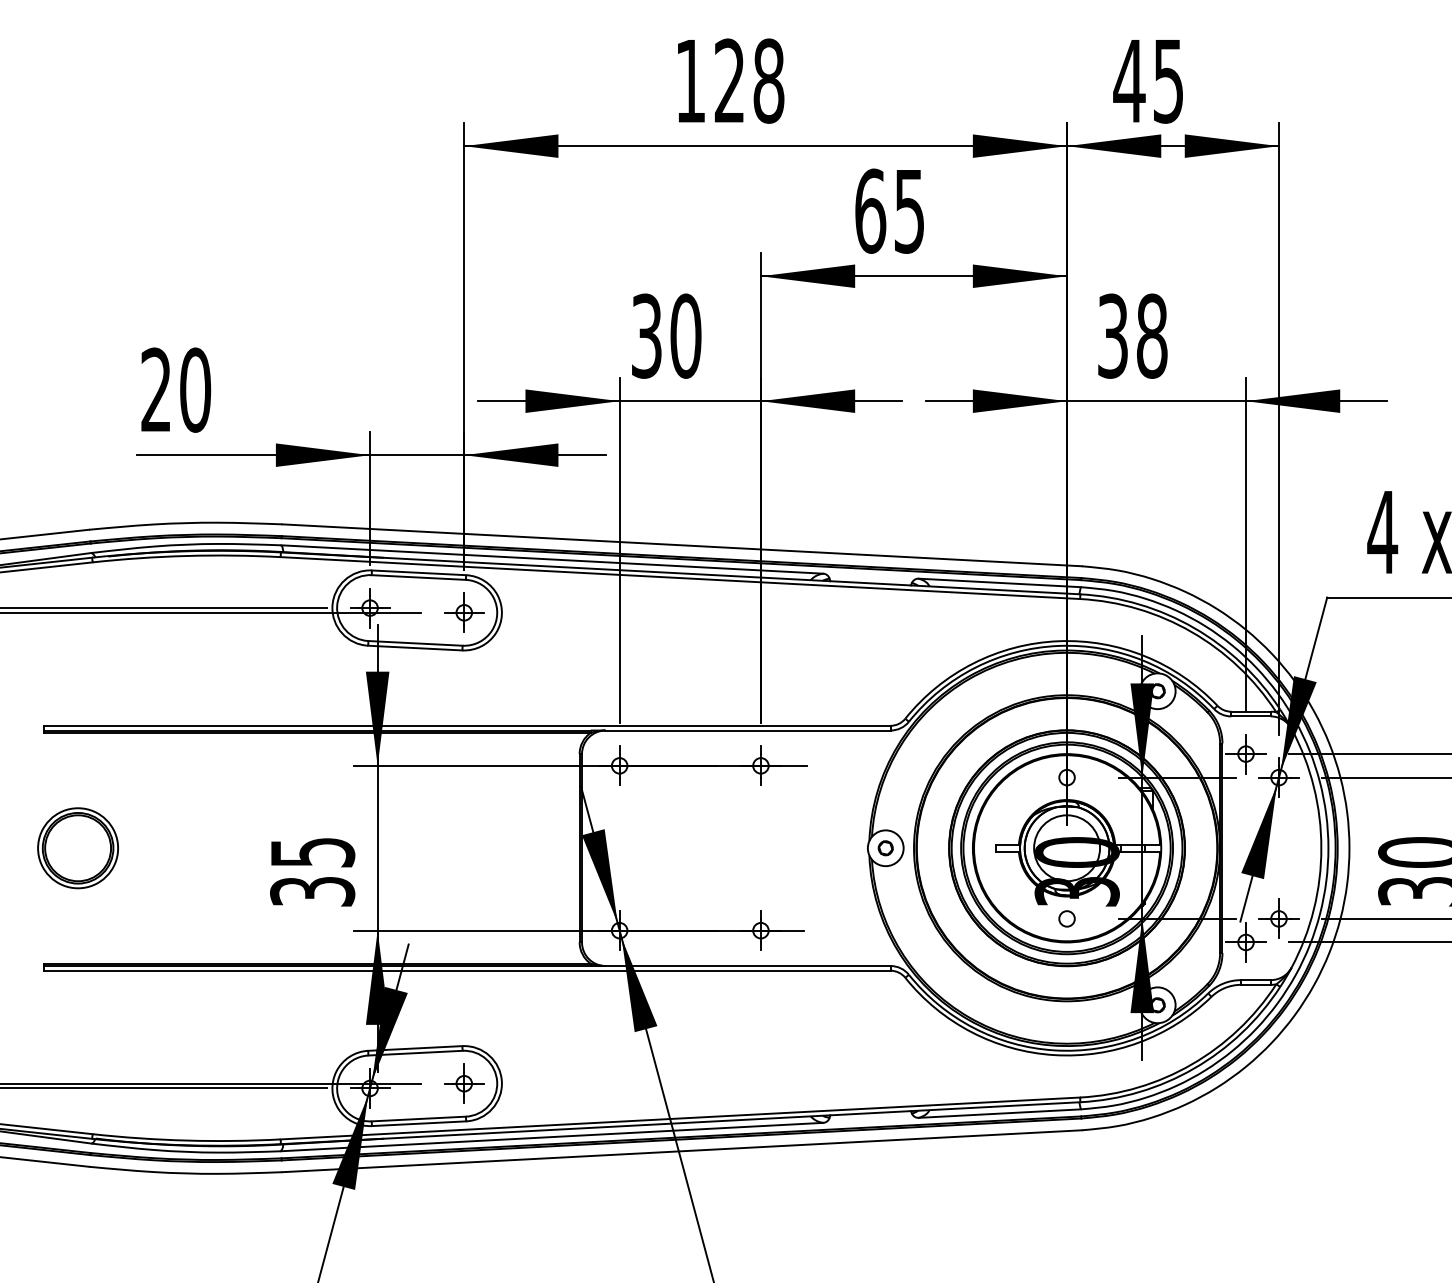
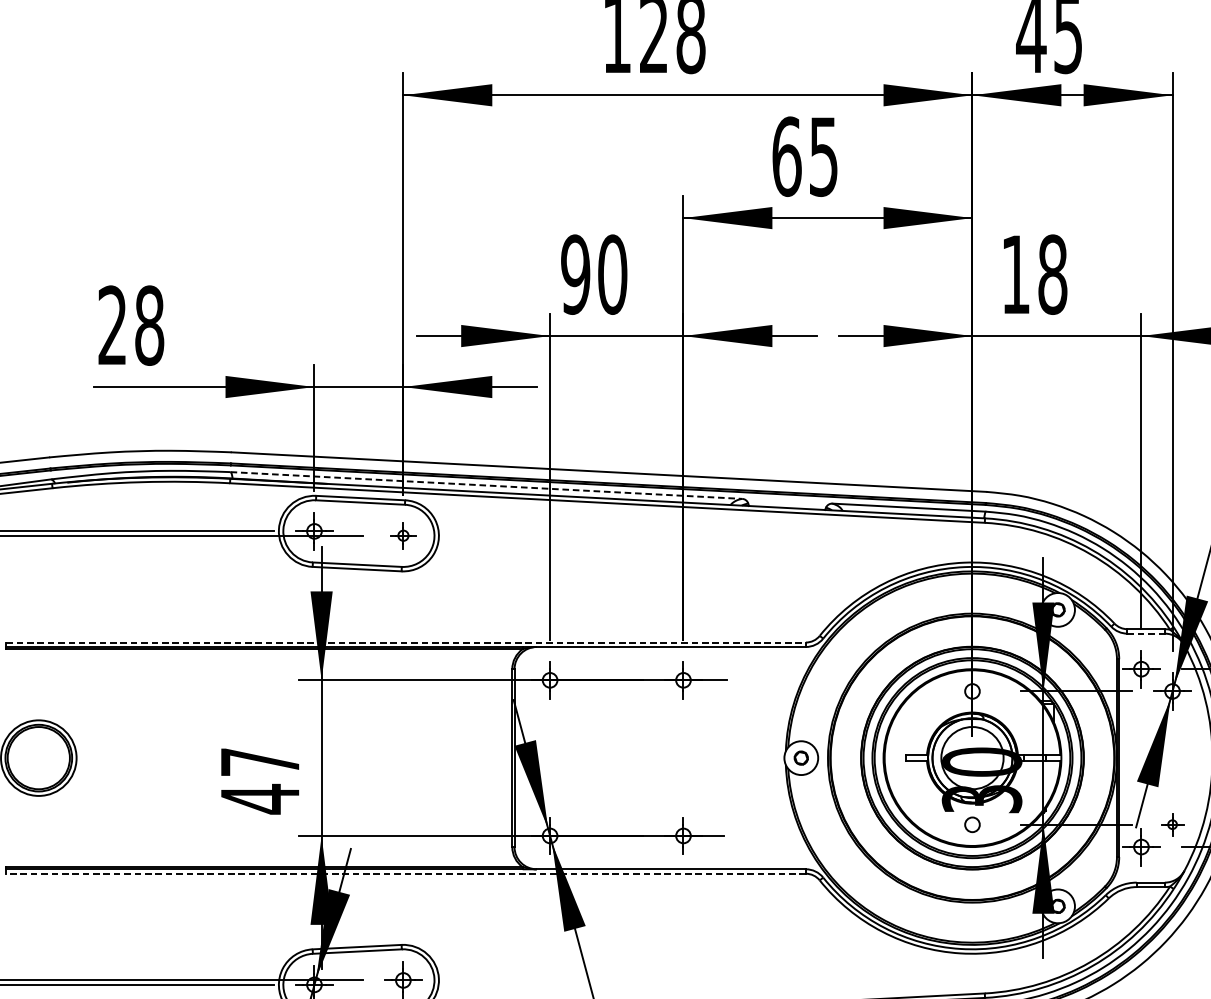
text: (646, 335) -> (575, 274), 30 -> 90
text: (1112, 335) -> (1015, 274), 38 -> 18
text: (195, 389) -> (149, 325), 20 -> 28
line: (552, 559) -> (486, 485), solid -> dashed
part: (464, 612) -> (403, 535), size x0.7
line: (1251, 716) -> (1146, 633), solid -> dashed
line: (467, 725) -> (406, 642), solid -> dashed
text: (312, 873) -> (260, 781), 35 -> 47
part: (1278, 918) -> (1172, 824), size x0.6
line: (467, 970) -> (406, 873), solid -> dashed

